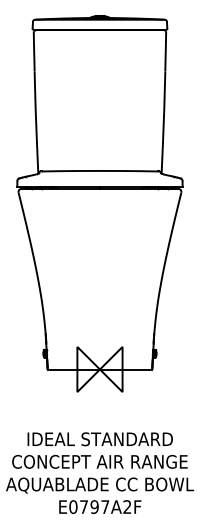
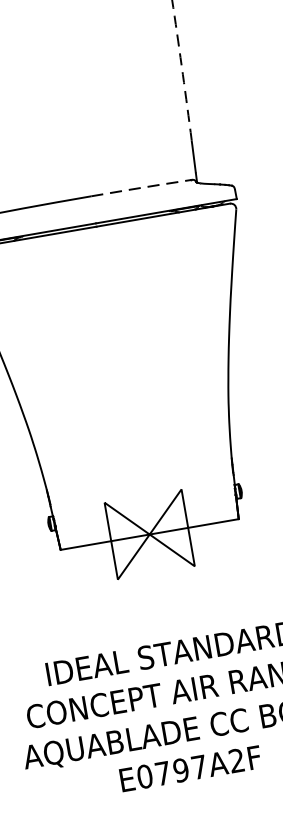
arc: (164, 110) -> (183, 74), solid -> dashed
line: (129, 171) -> (141, 188), solid -> dashed

